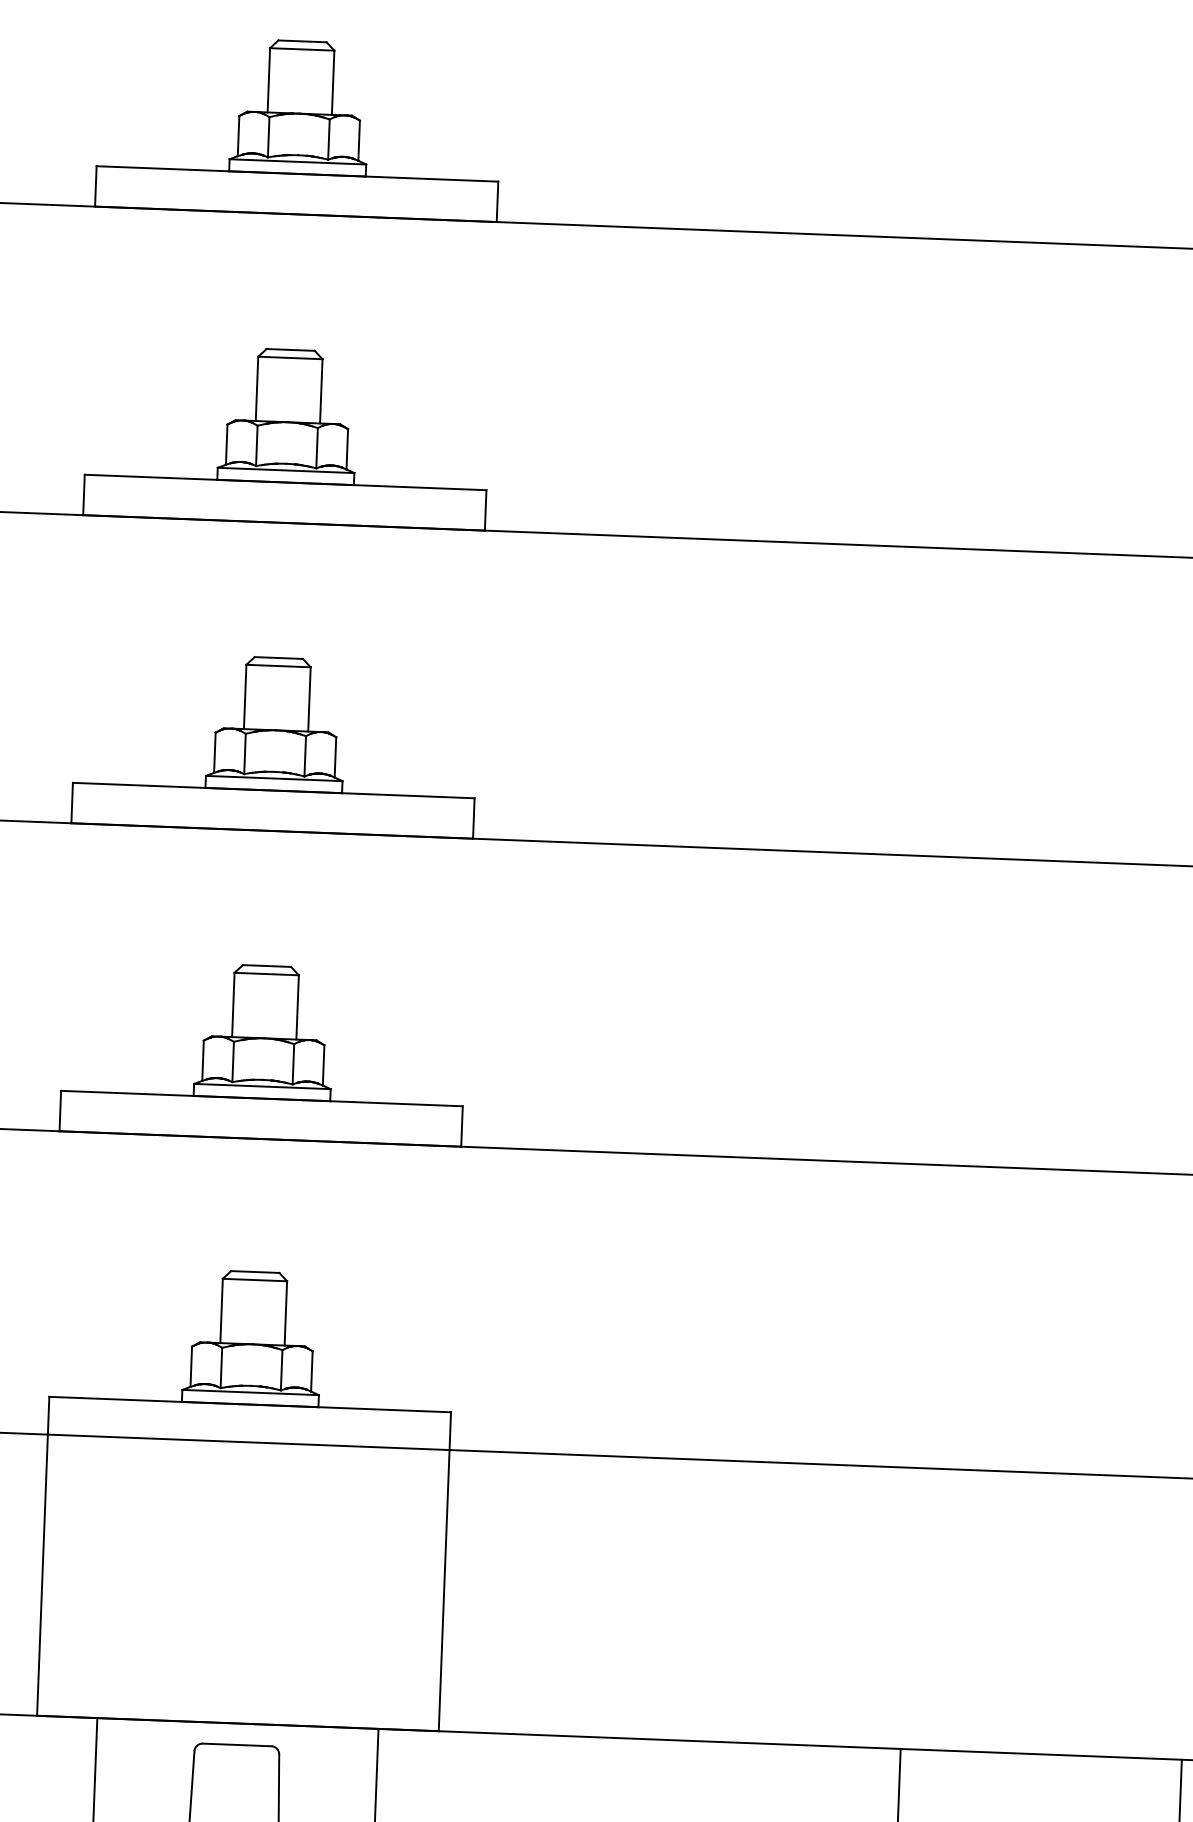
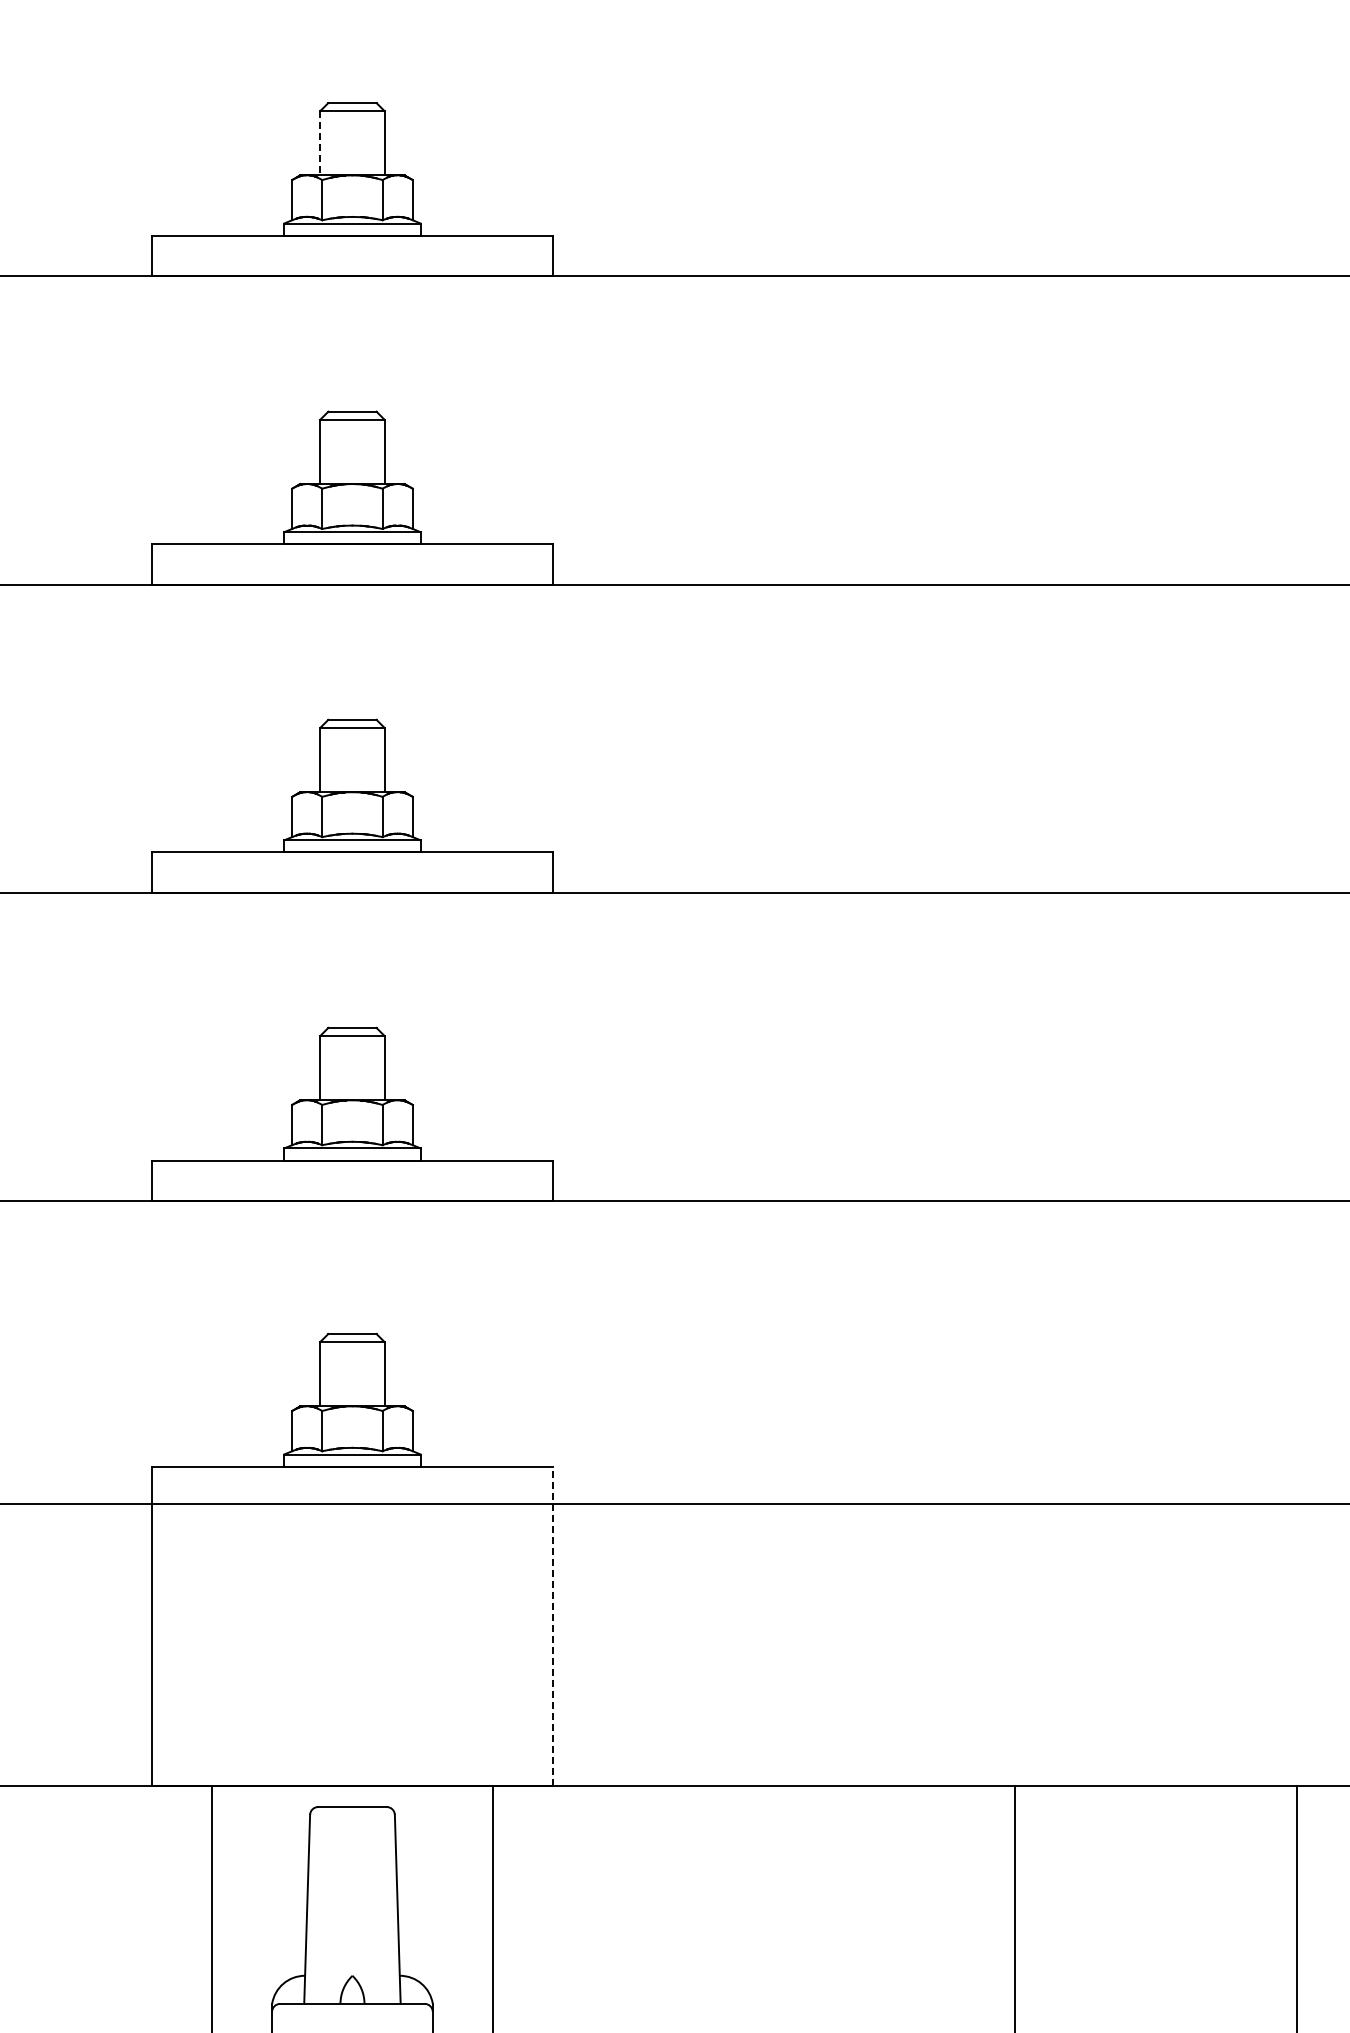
line: (269, 80) -> (320, 143), solid -> dashed
line: (445, 1572) -> (553, 1626), solid -> dashed

